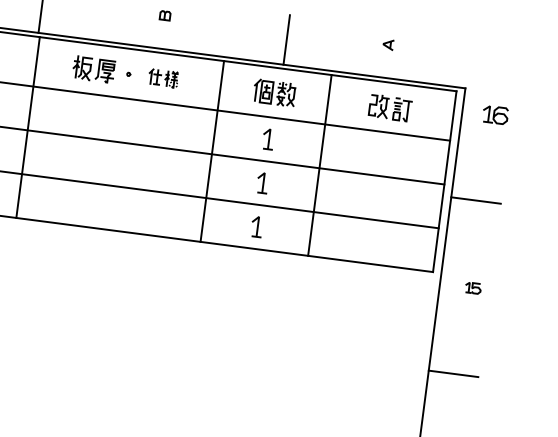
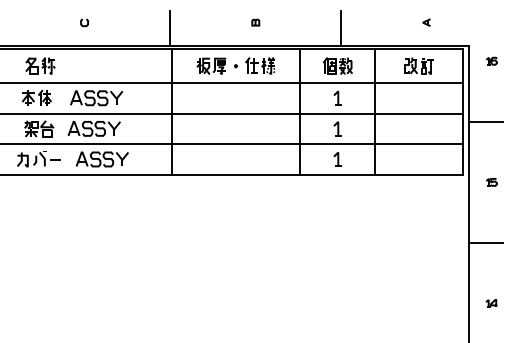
part: (388, 44) -> (426, 22), moved
part: (162, 77) -> (259, 65), size x1.43
part: (495, 113) -> (491, 60), size x0.62

